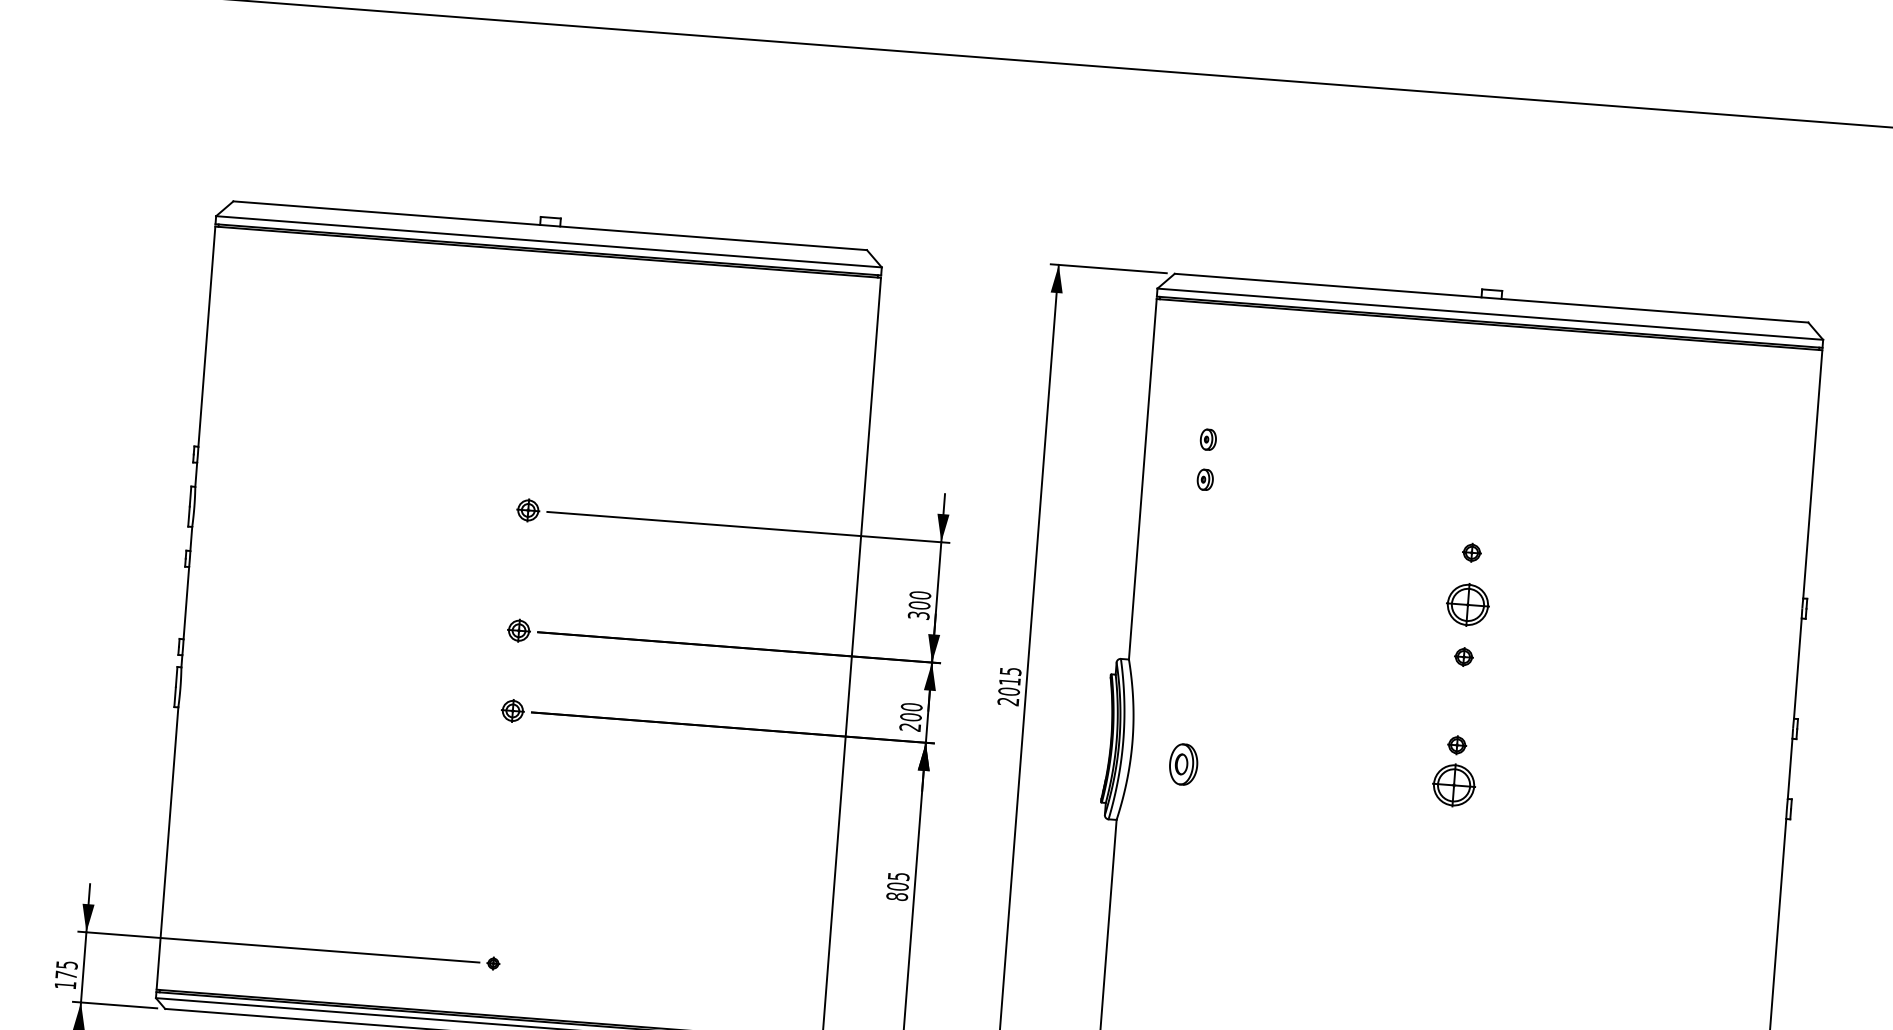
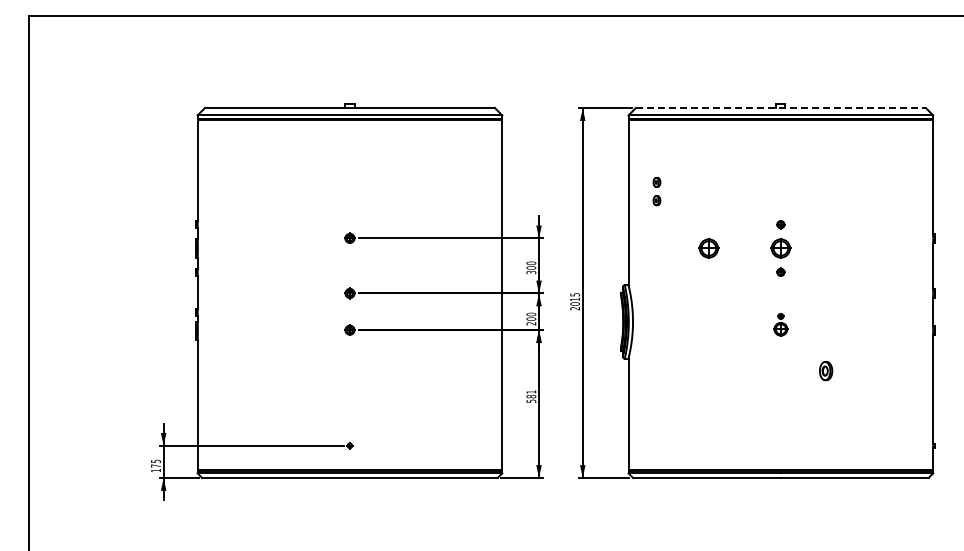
line: (1492, 299) -> (781, 108), solid -> dashed
part: (1309, 592) -> (708, 248), added
part: (1184, 765) -> (826, 371), moved
part: (1454, 770) -> (780, 324), size x0.7
text: (898, 886) -> (531, 396), 805 -> 581

